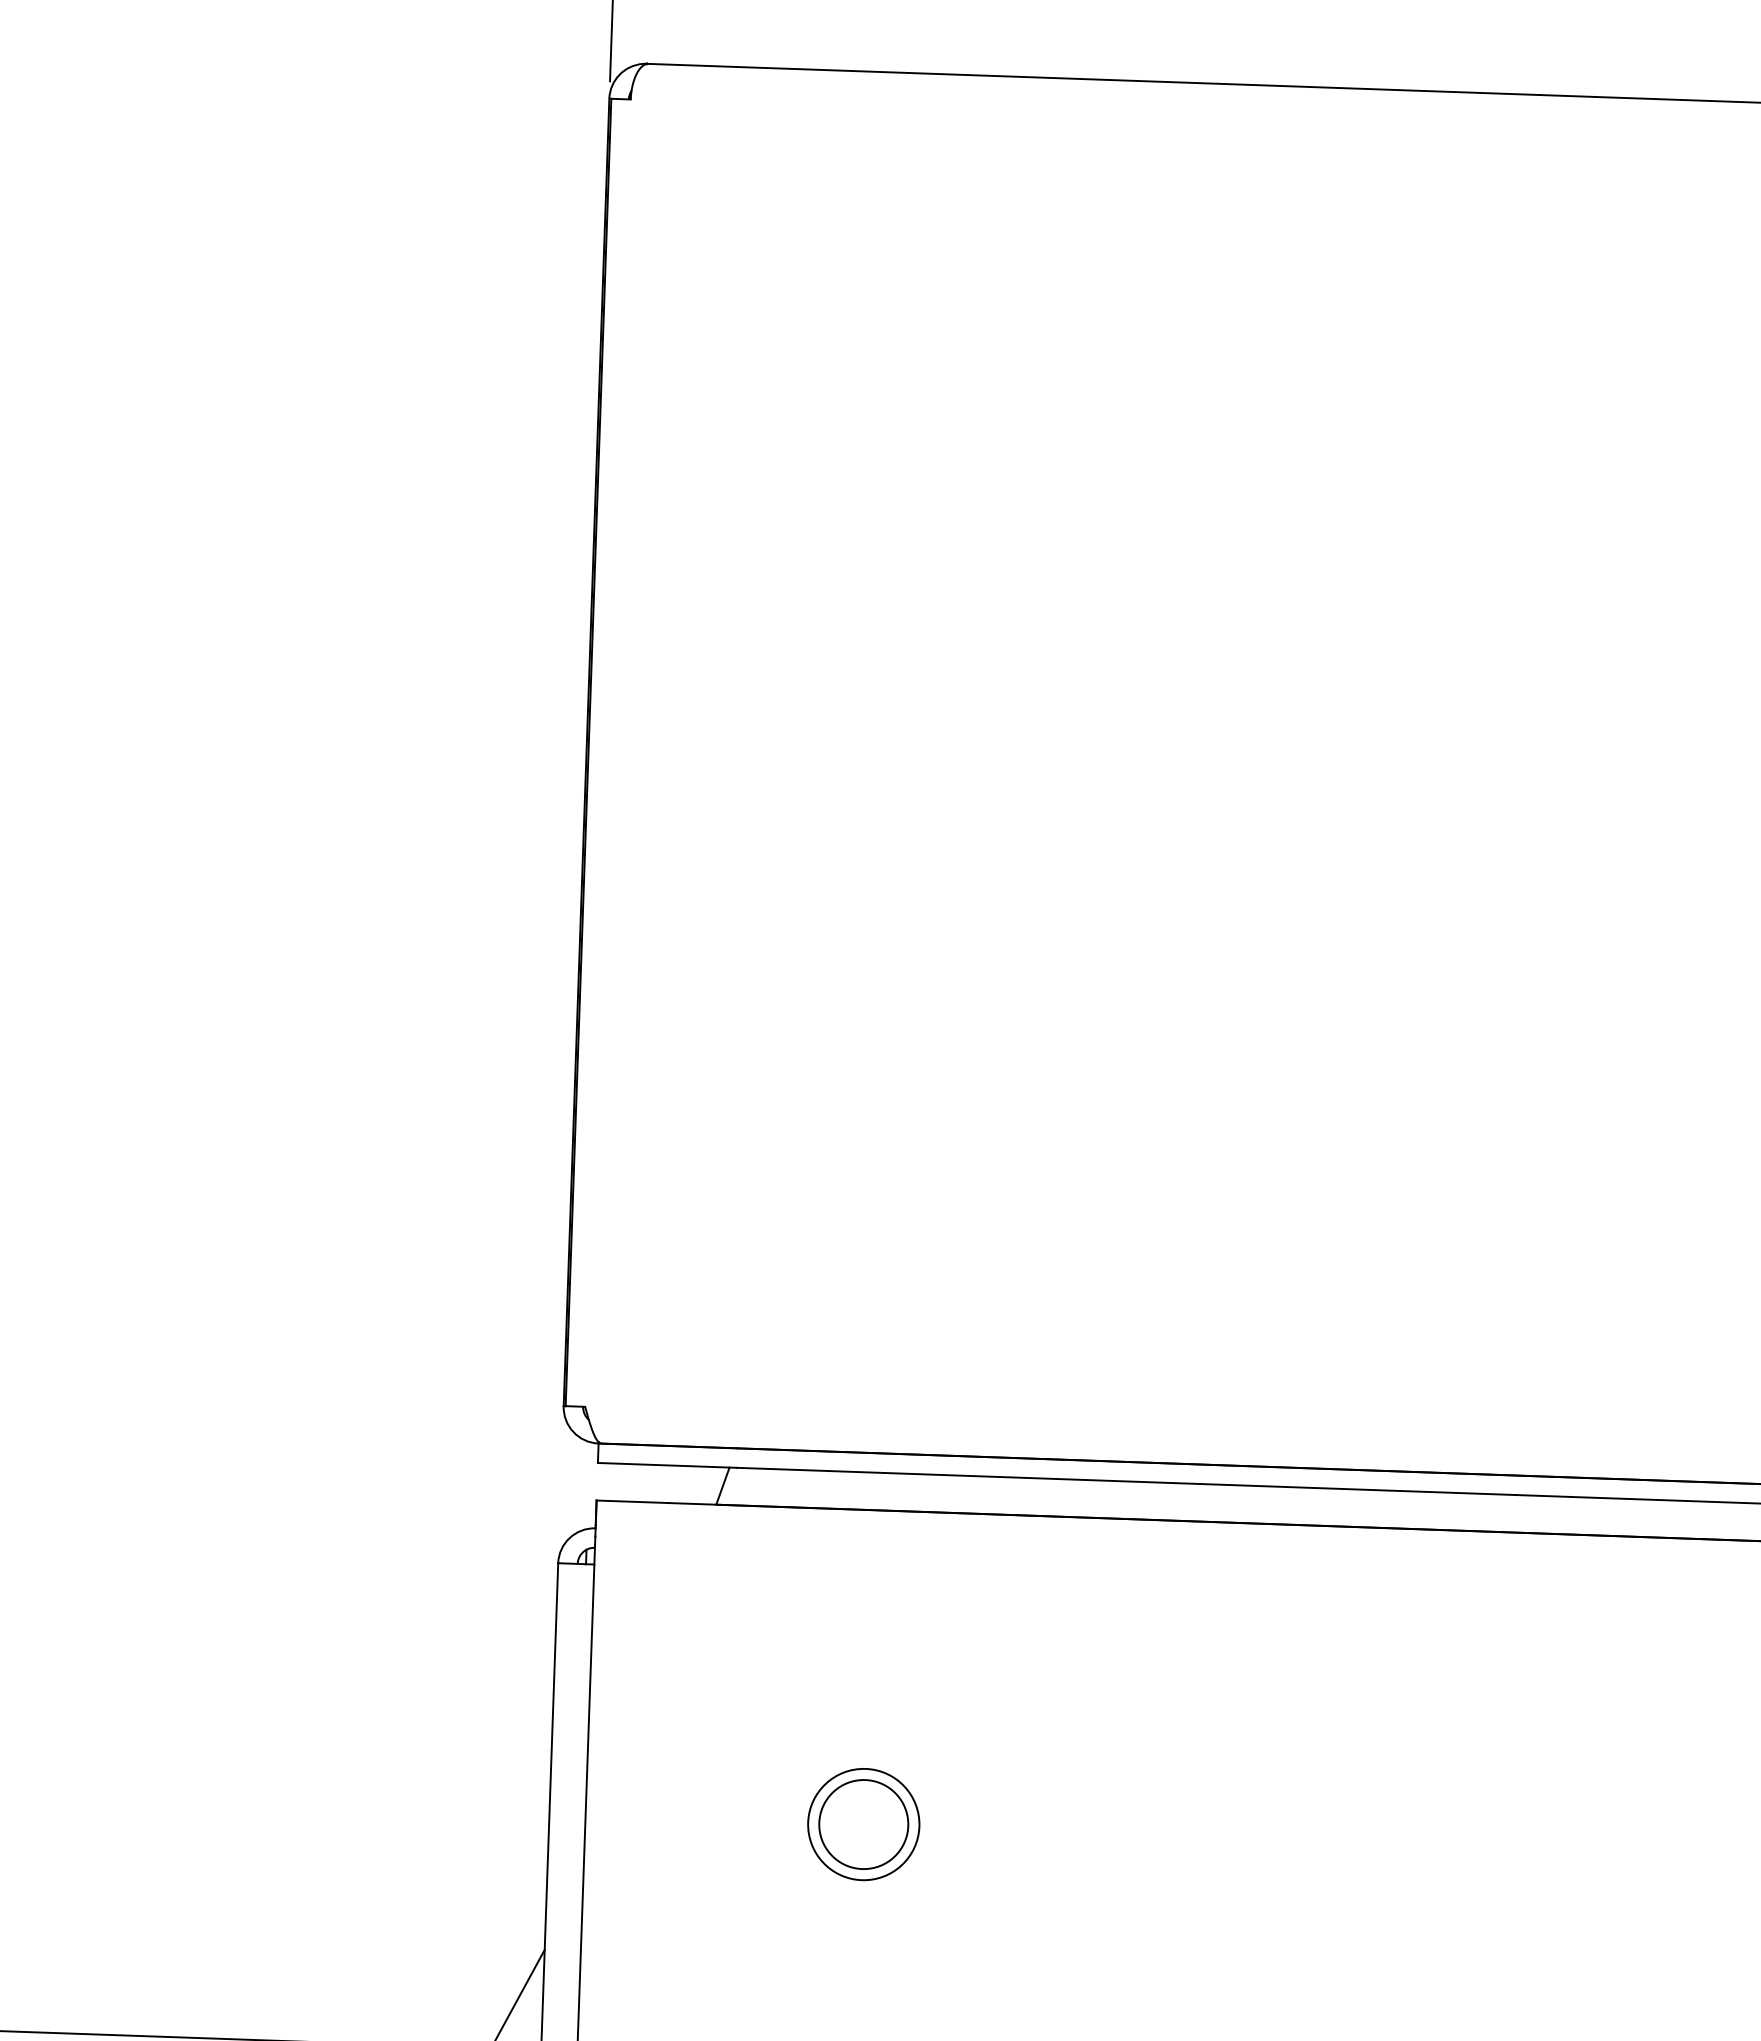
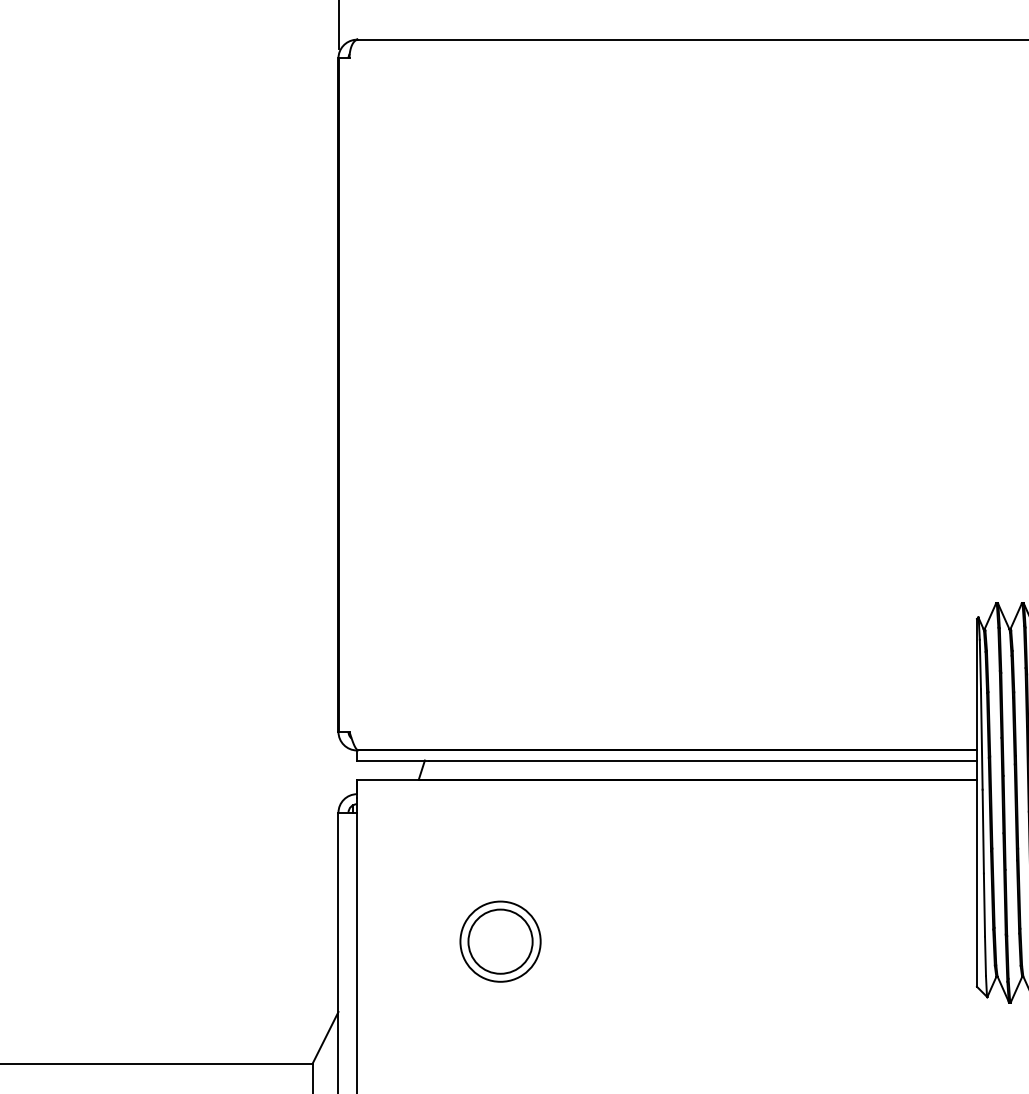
part: (862, 1823) -> (499, 941), size x1.4

